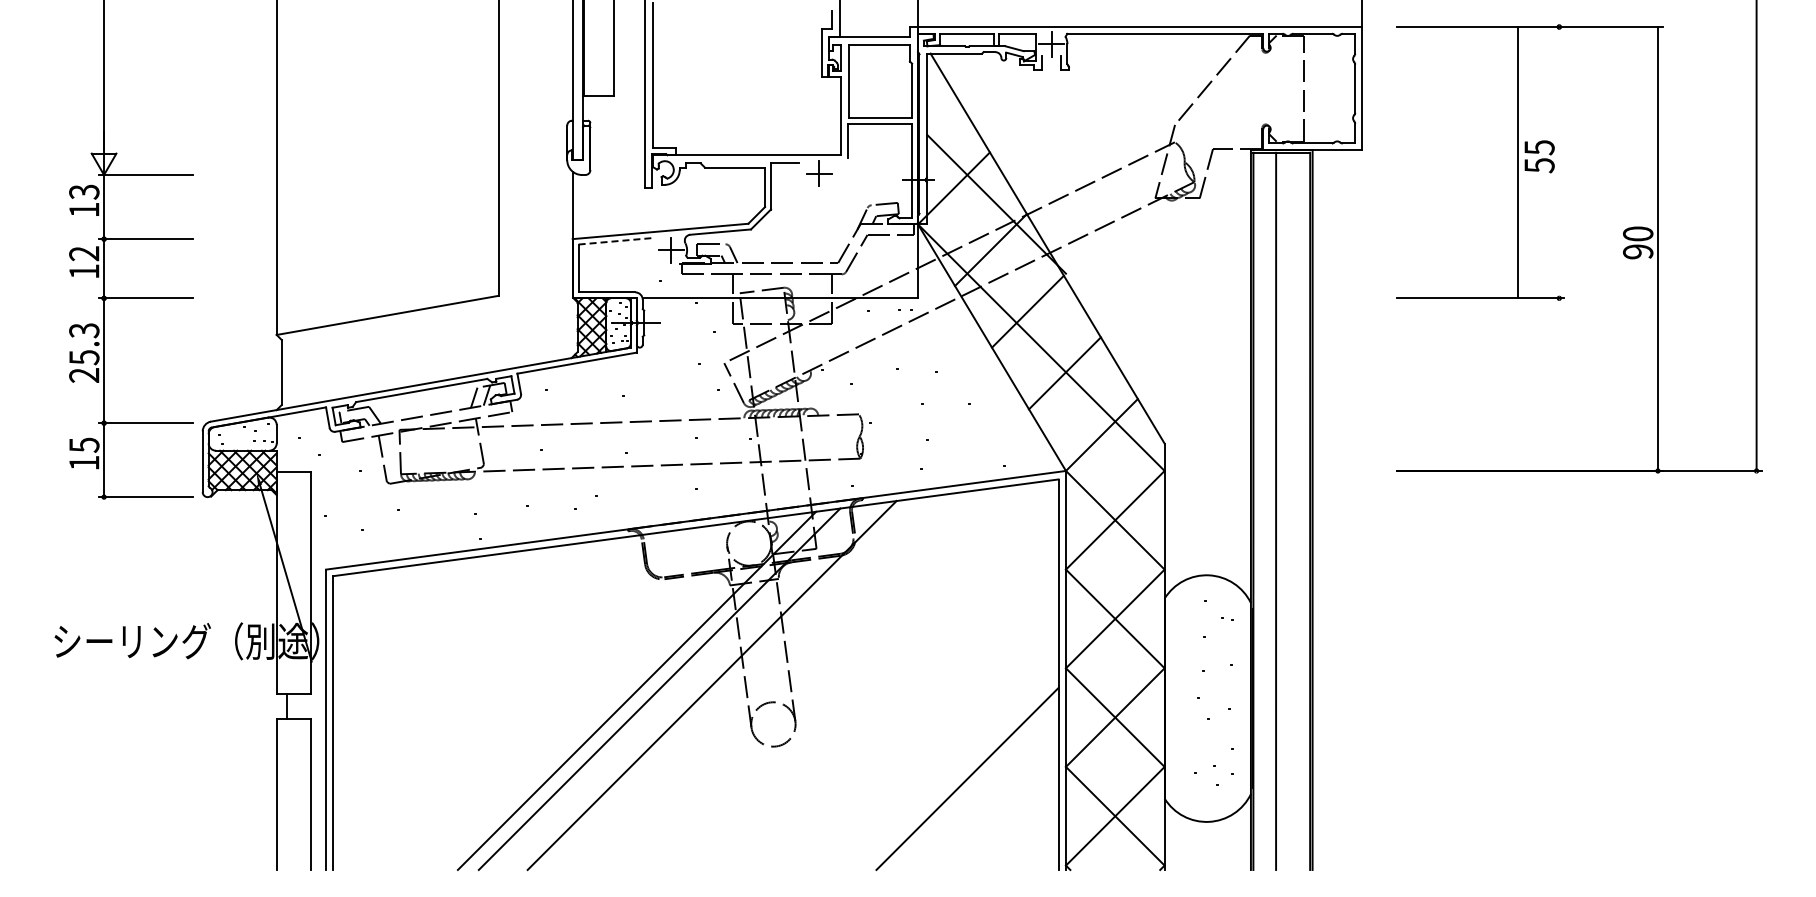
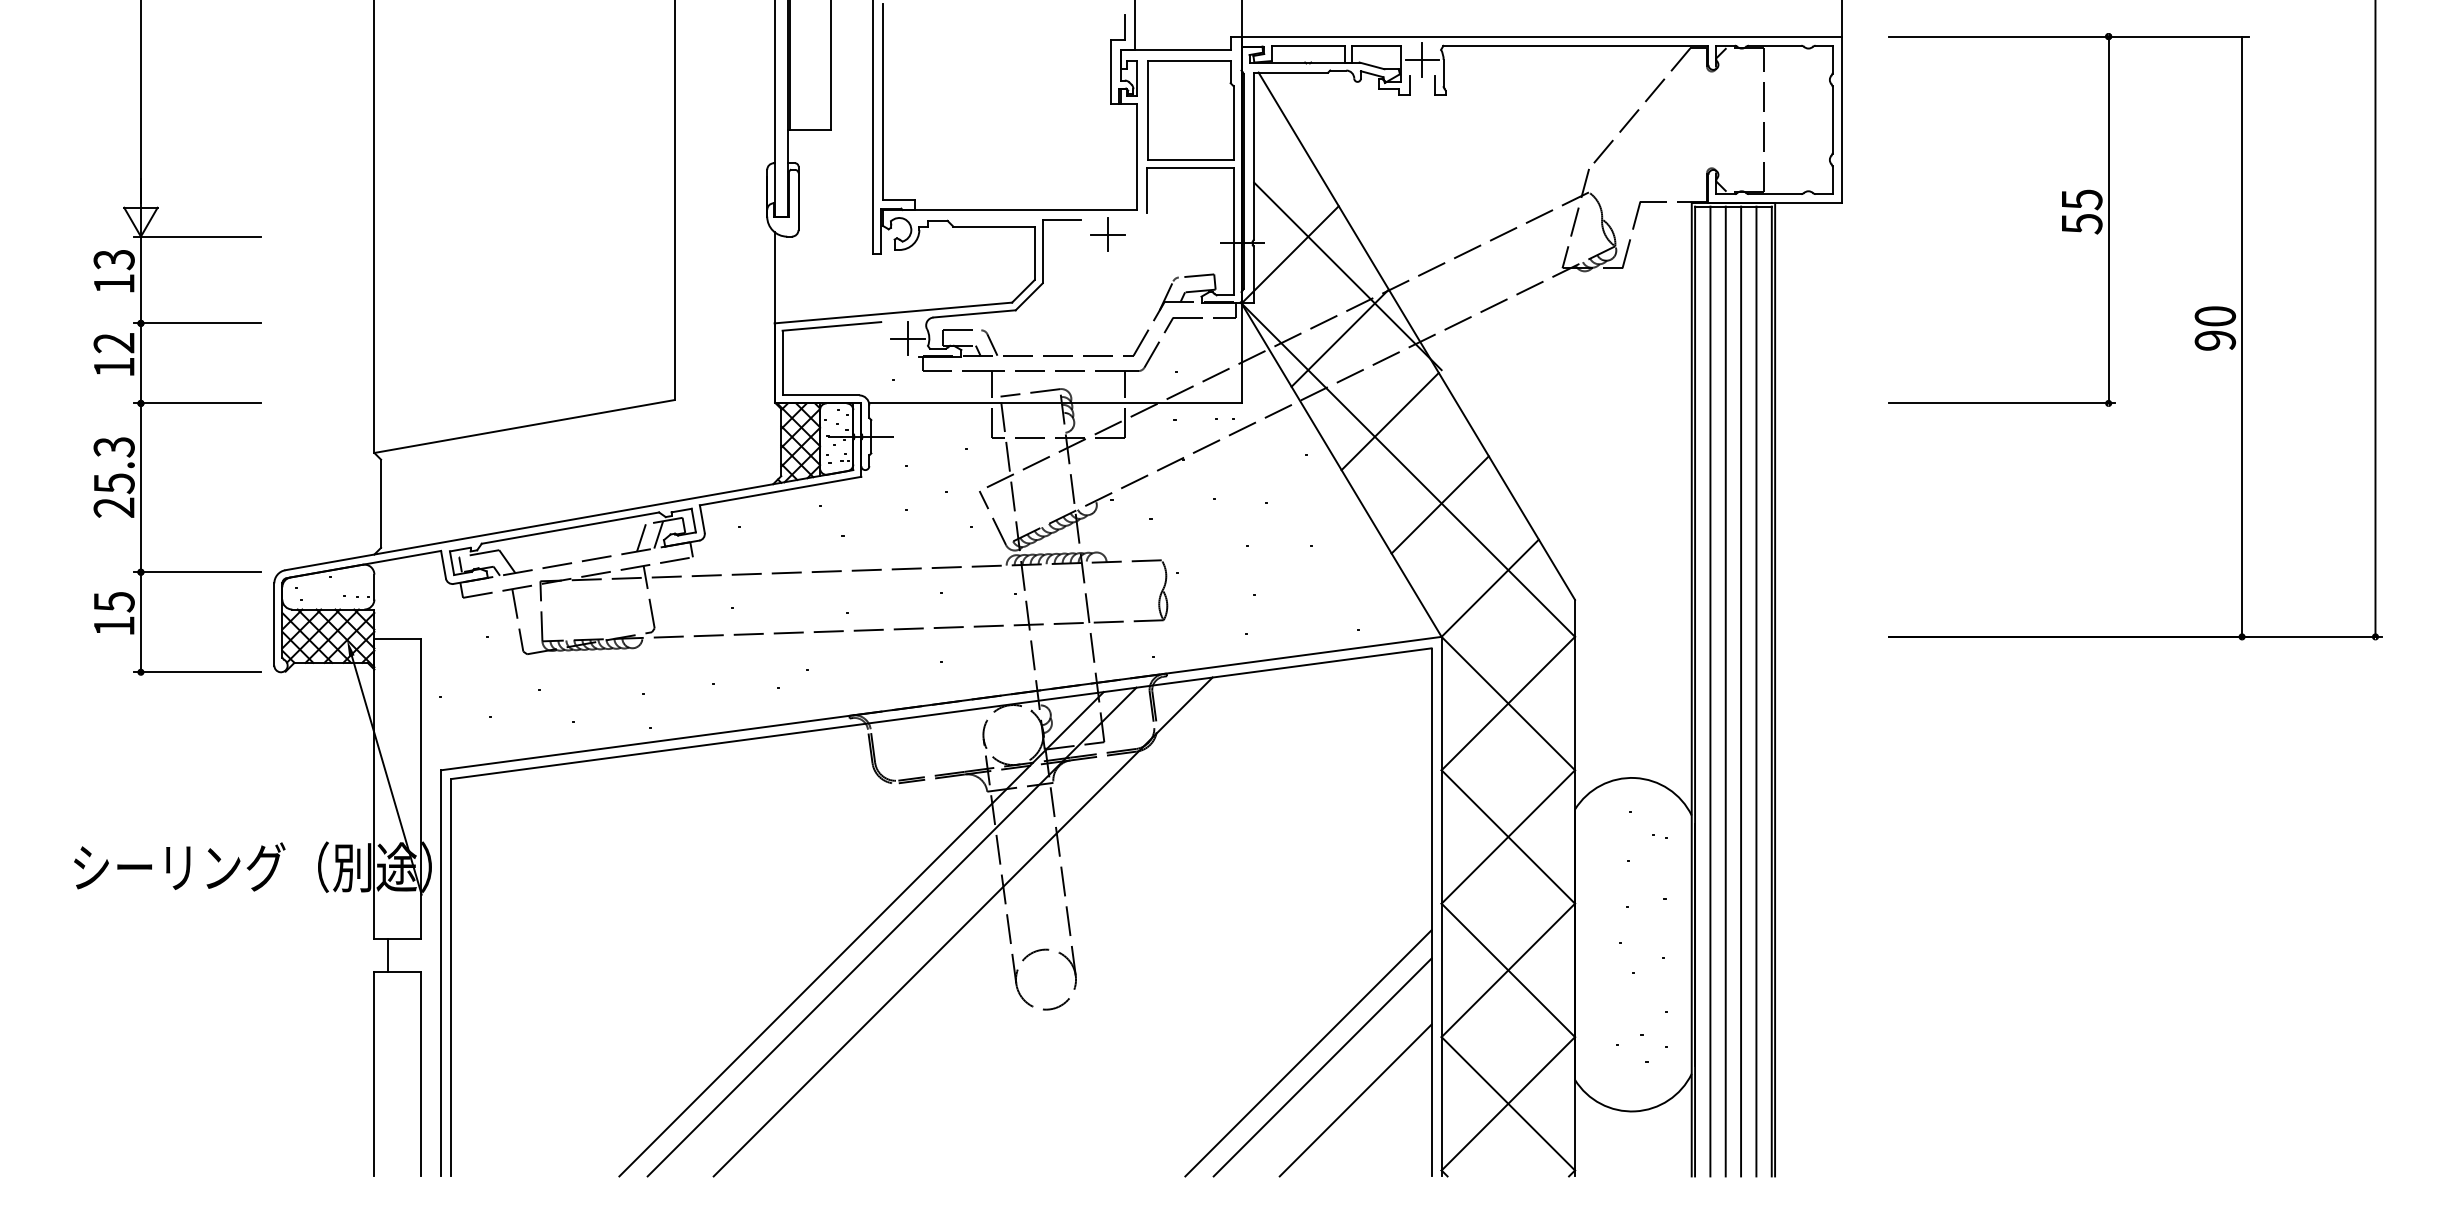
line: (1518, 162) -> (2108, 219), moved
line: (615, 241) -> (832, 326), dashed -> solid
line: (1264, 510) -> (1710, 690), added
line: (1287, 510) -> (1741, 690), added
line: (1298, 510) -> (1756, 690), added
line: (977, 788) -> (1321, 1066), added
line: (1002, 813) -> (1355, 1100), added

